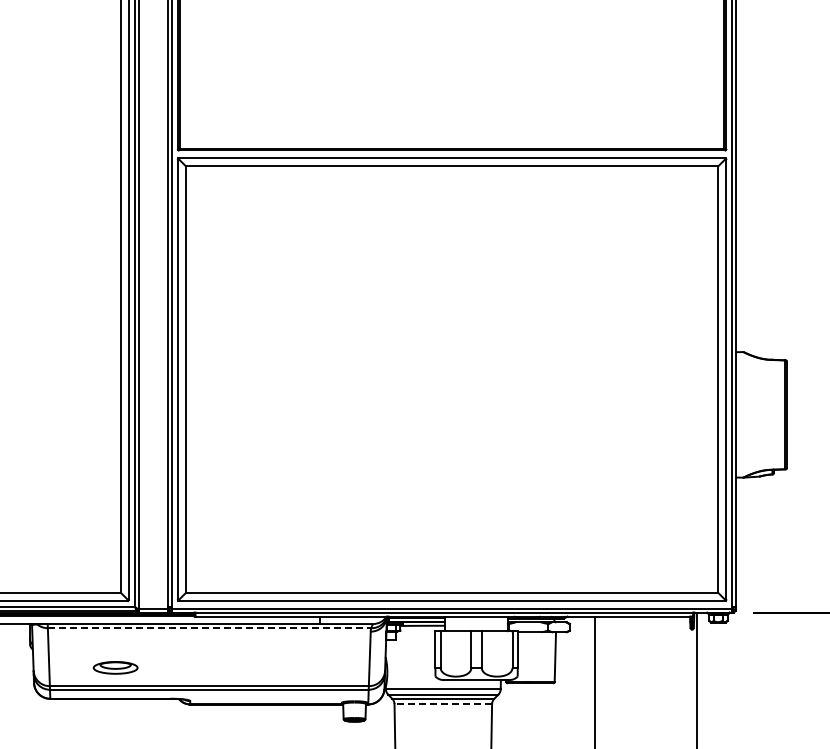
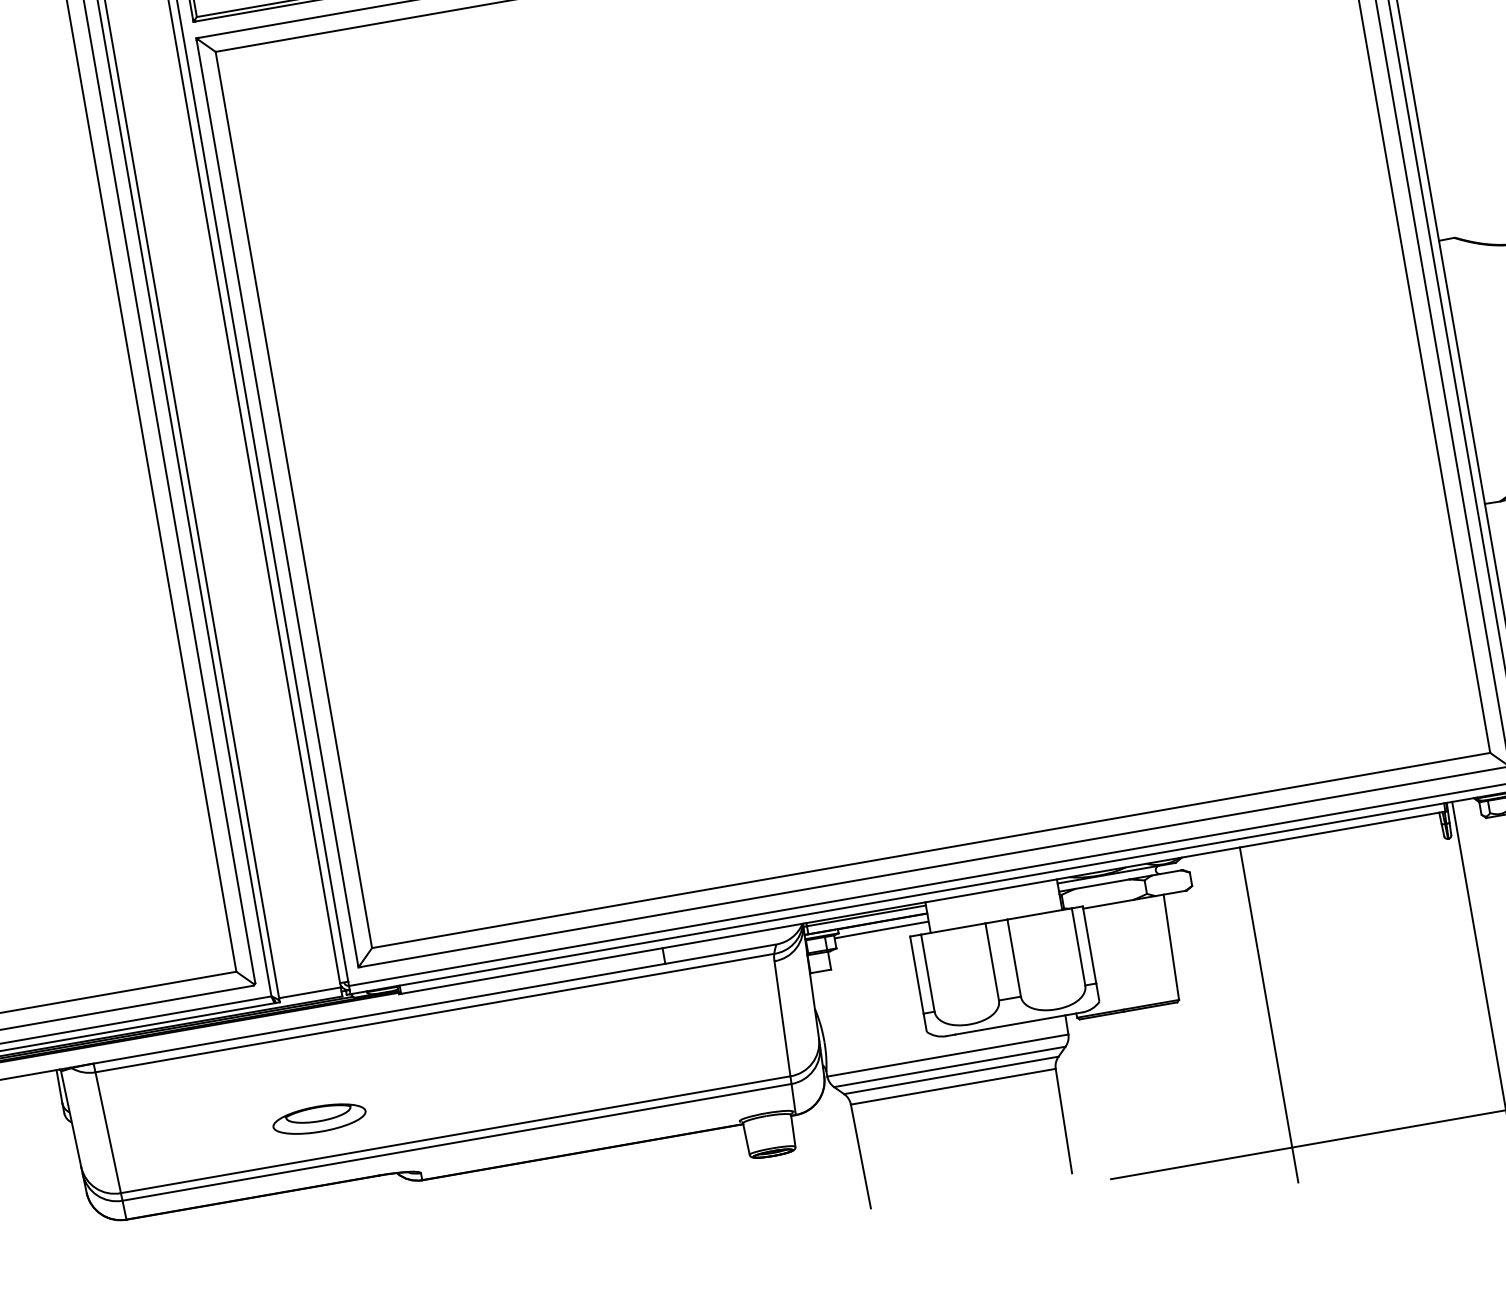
line: (209, 628) -> (434, 1013), dashed -> solid
part: (115, 667) -> (318, 1118), moved
line: (443, 704) -> (953, 1087), dashed -> solid

